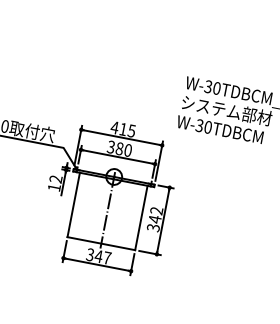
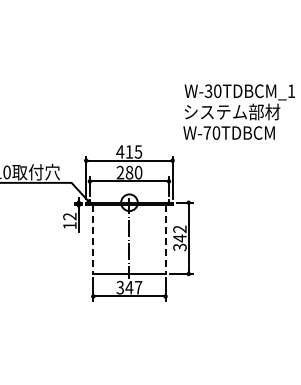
text: (199, 125) -> (207, 132), W-30TDBCM -> W-70TDBCM
text: (111, 147) -> (120, 172), 380 -> 280
line: (73, 205) -> (93, 240), solid -> dashed
line: (141, 218) -> (165, 240), solid -> dashed

